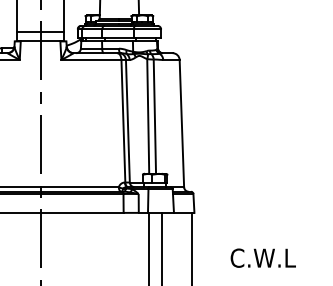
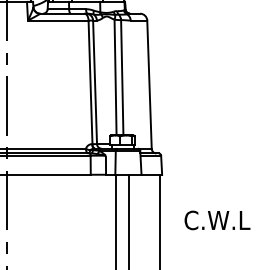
text: (262, 257) -> (216, 219), moved

